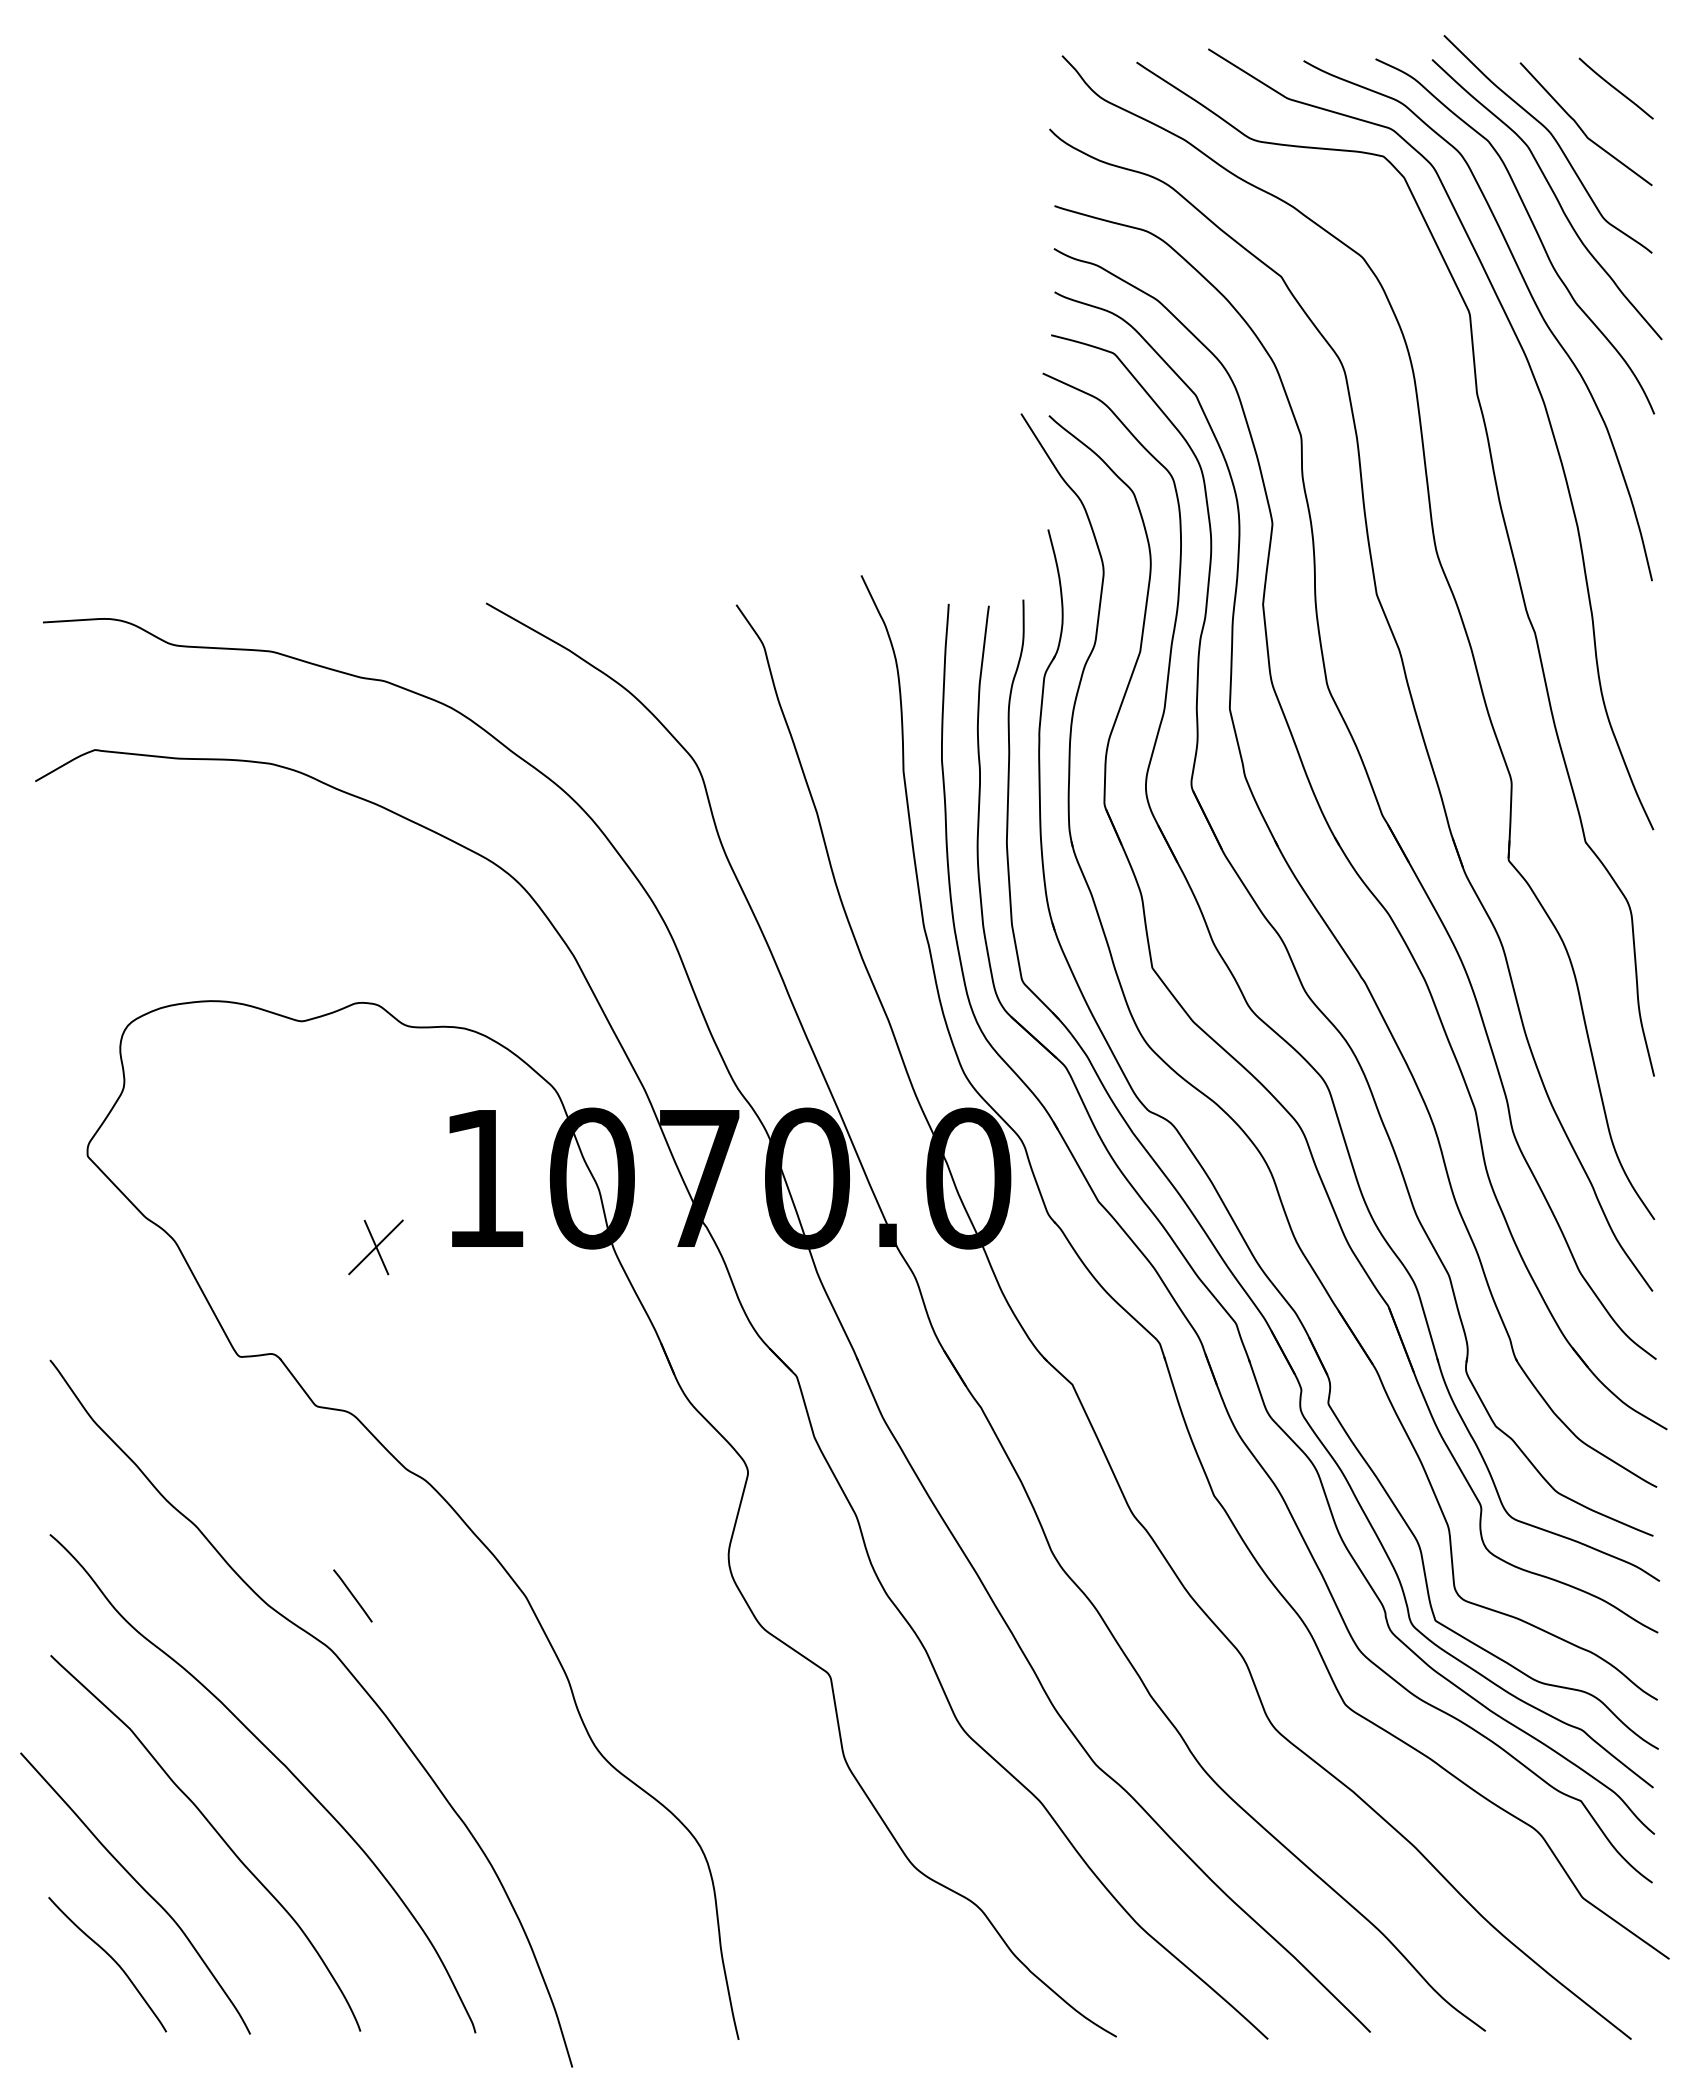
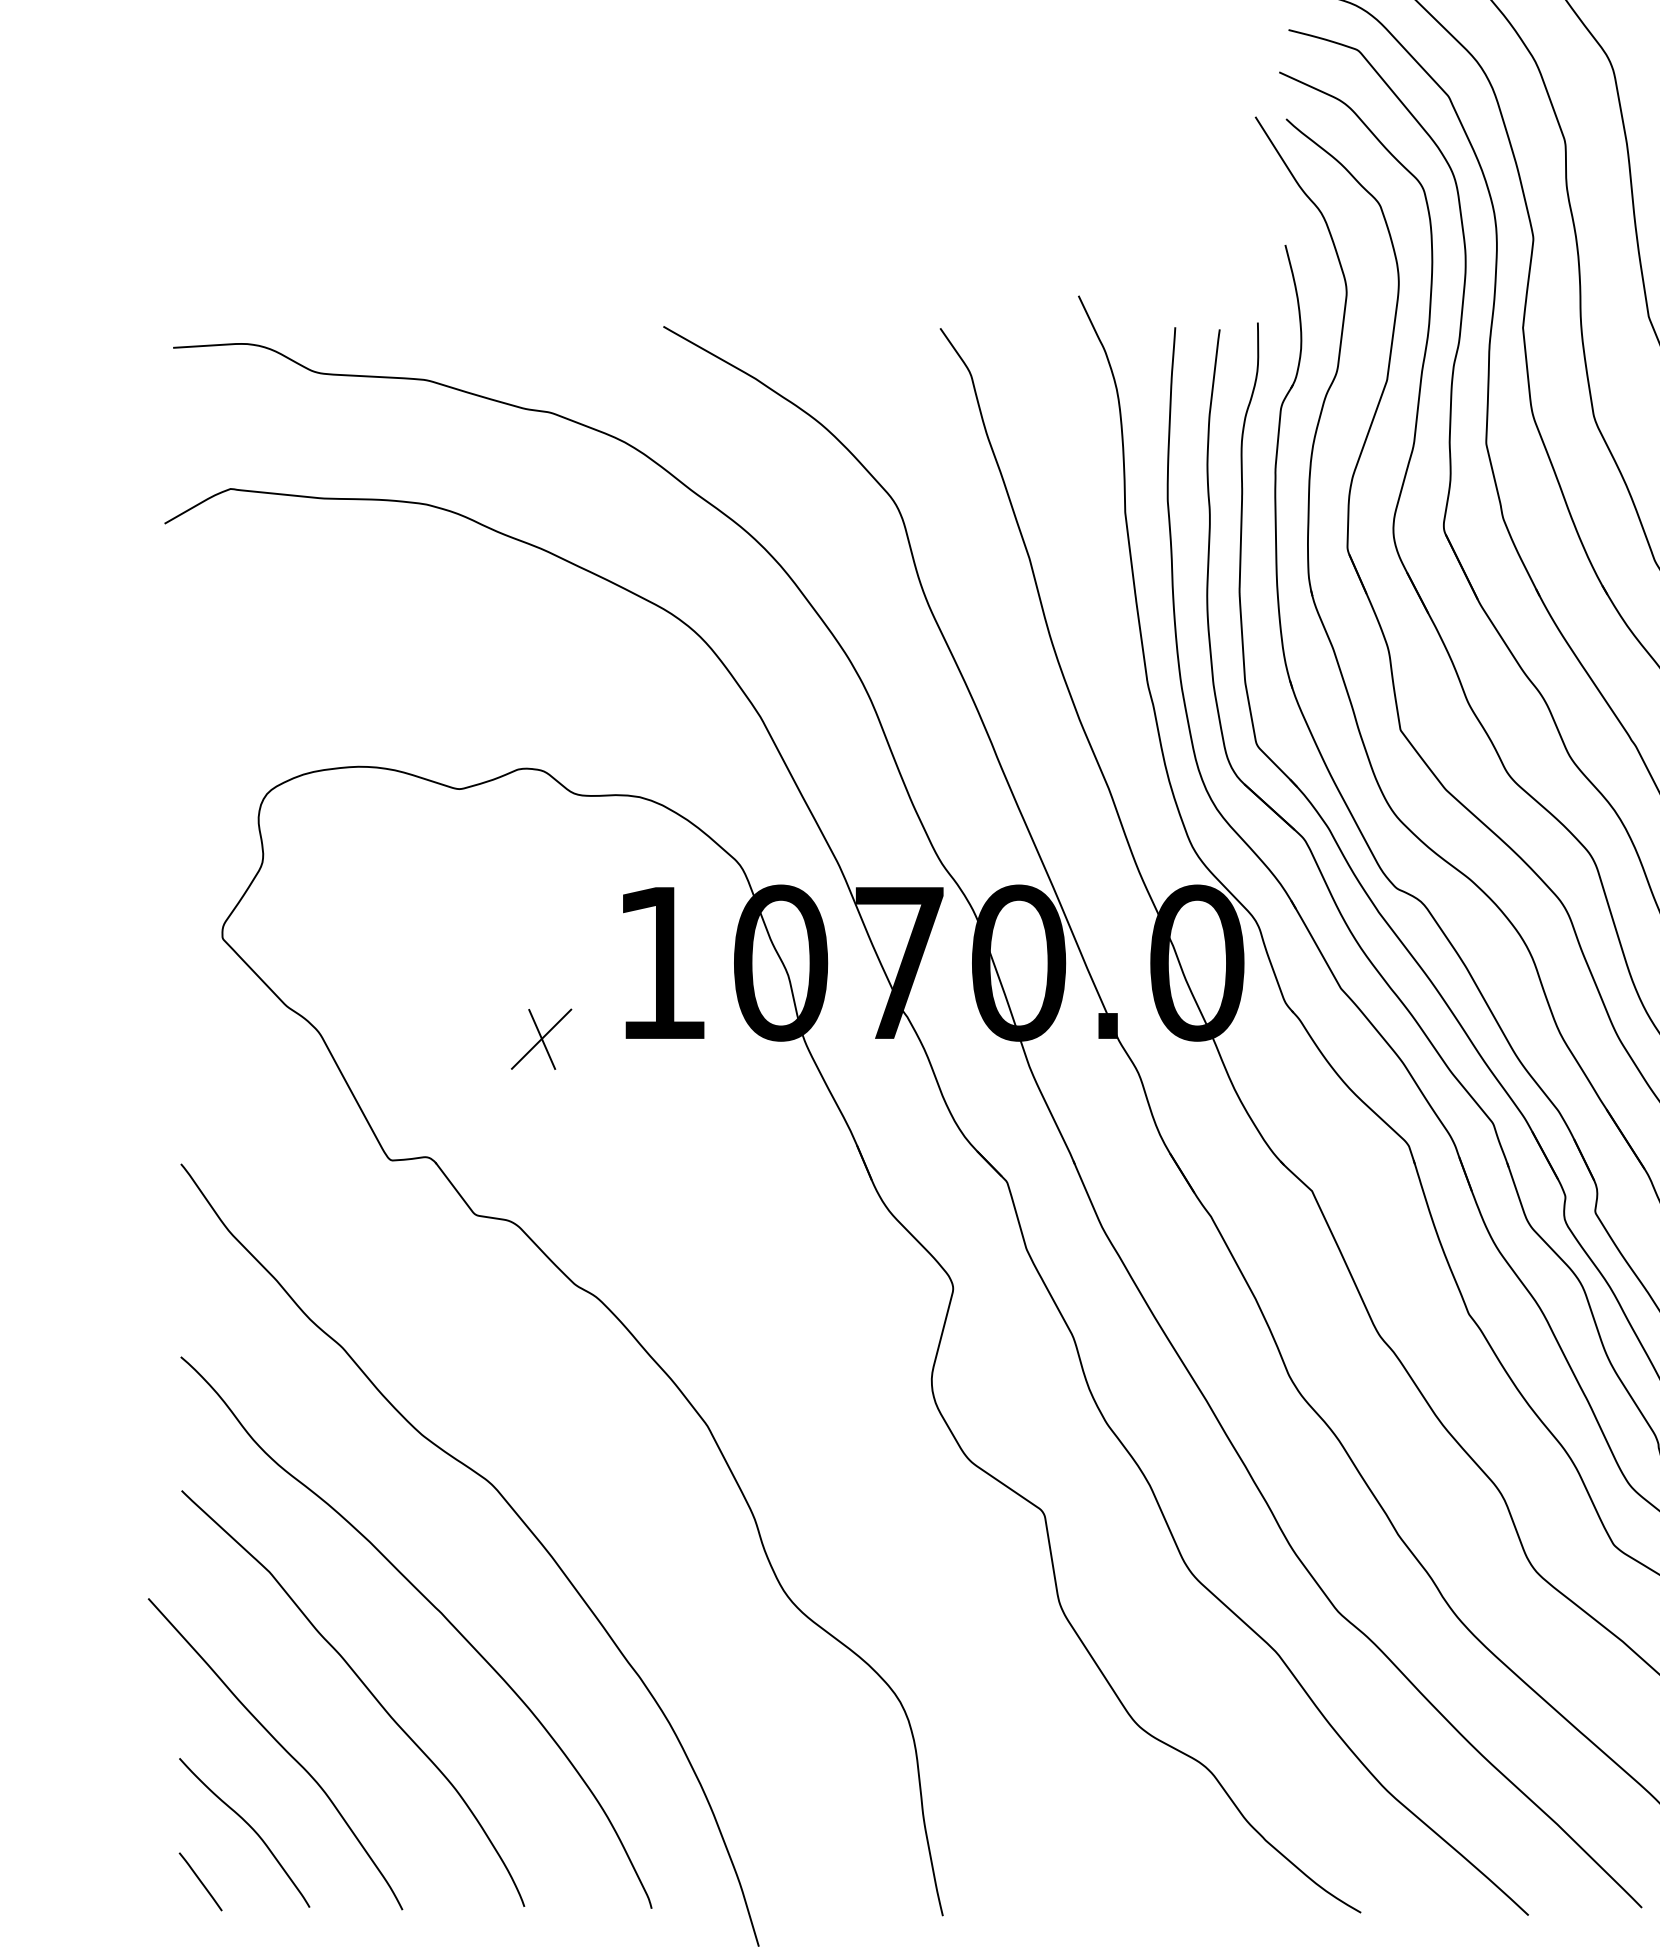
line: (352, 1595) -> (200, 1881), moved

